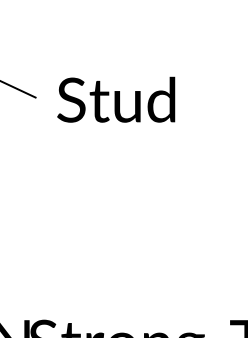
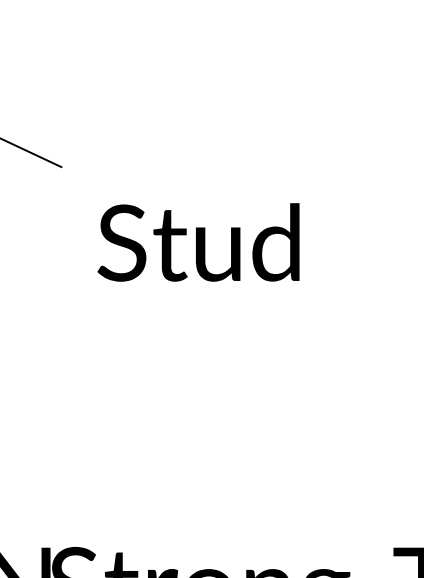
text: (116, 99) -> (199, 241), moved

